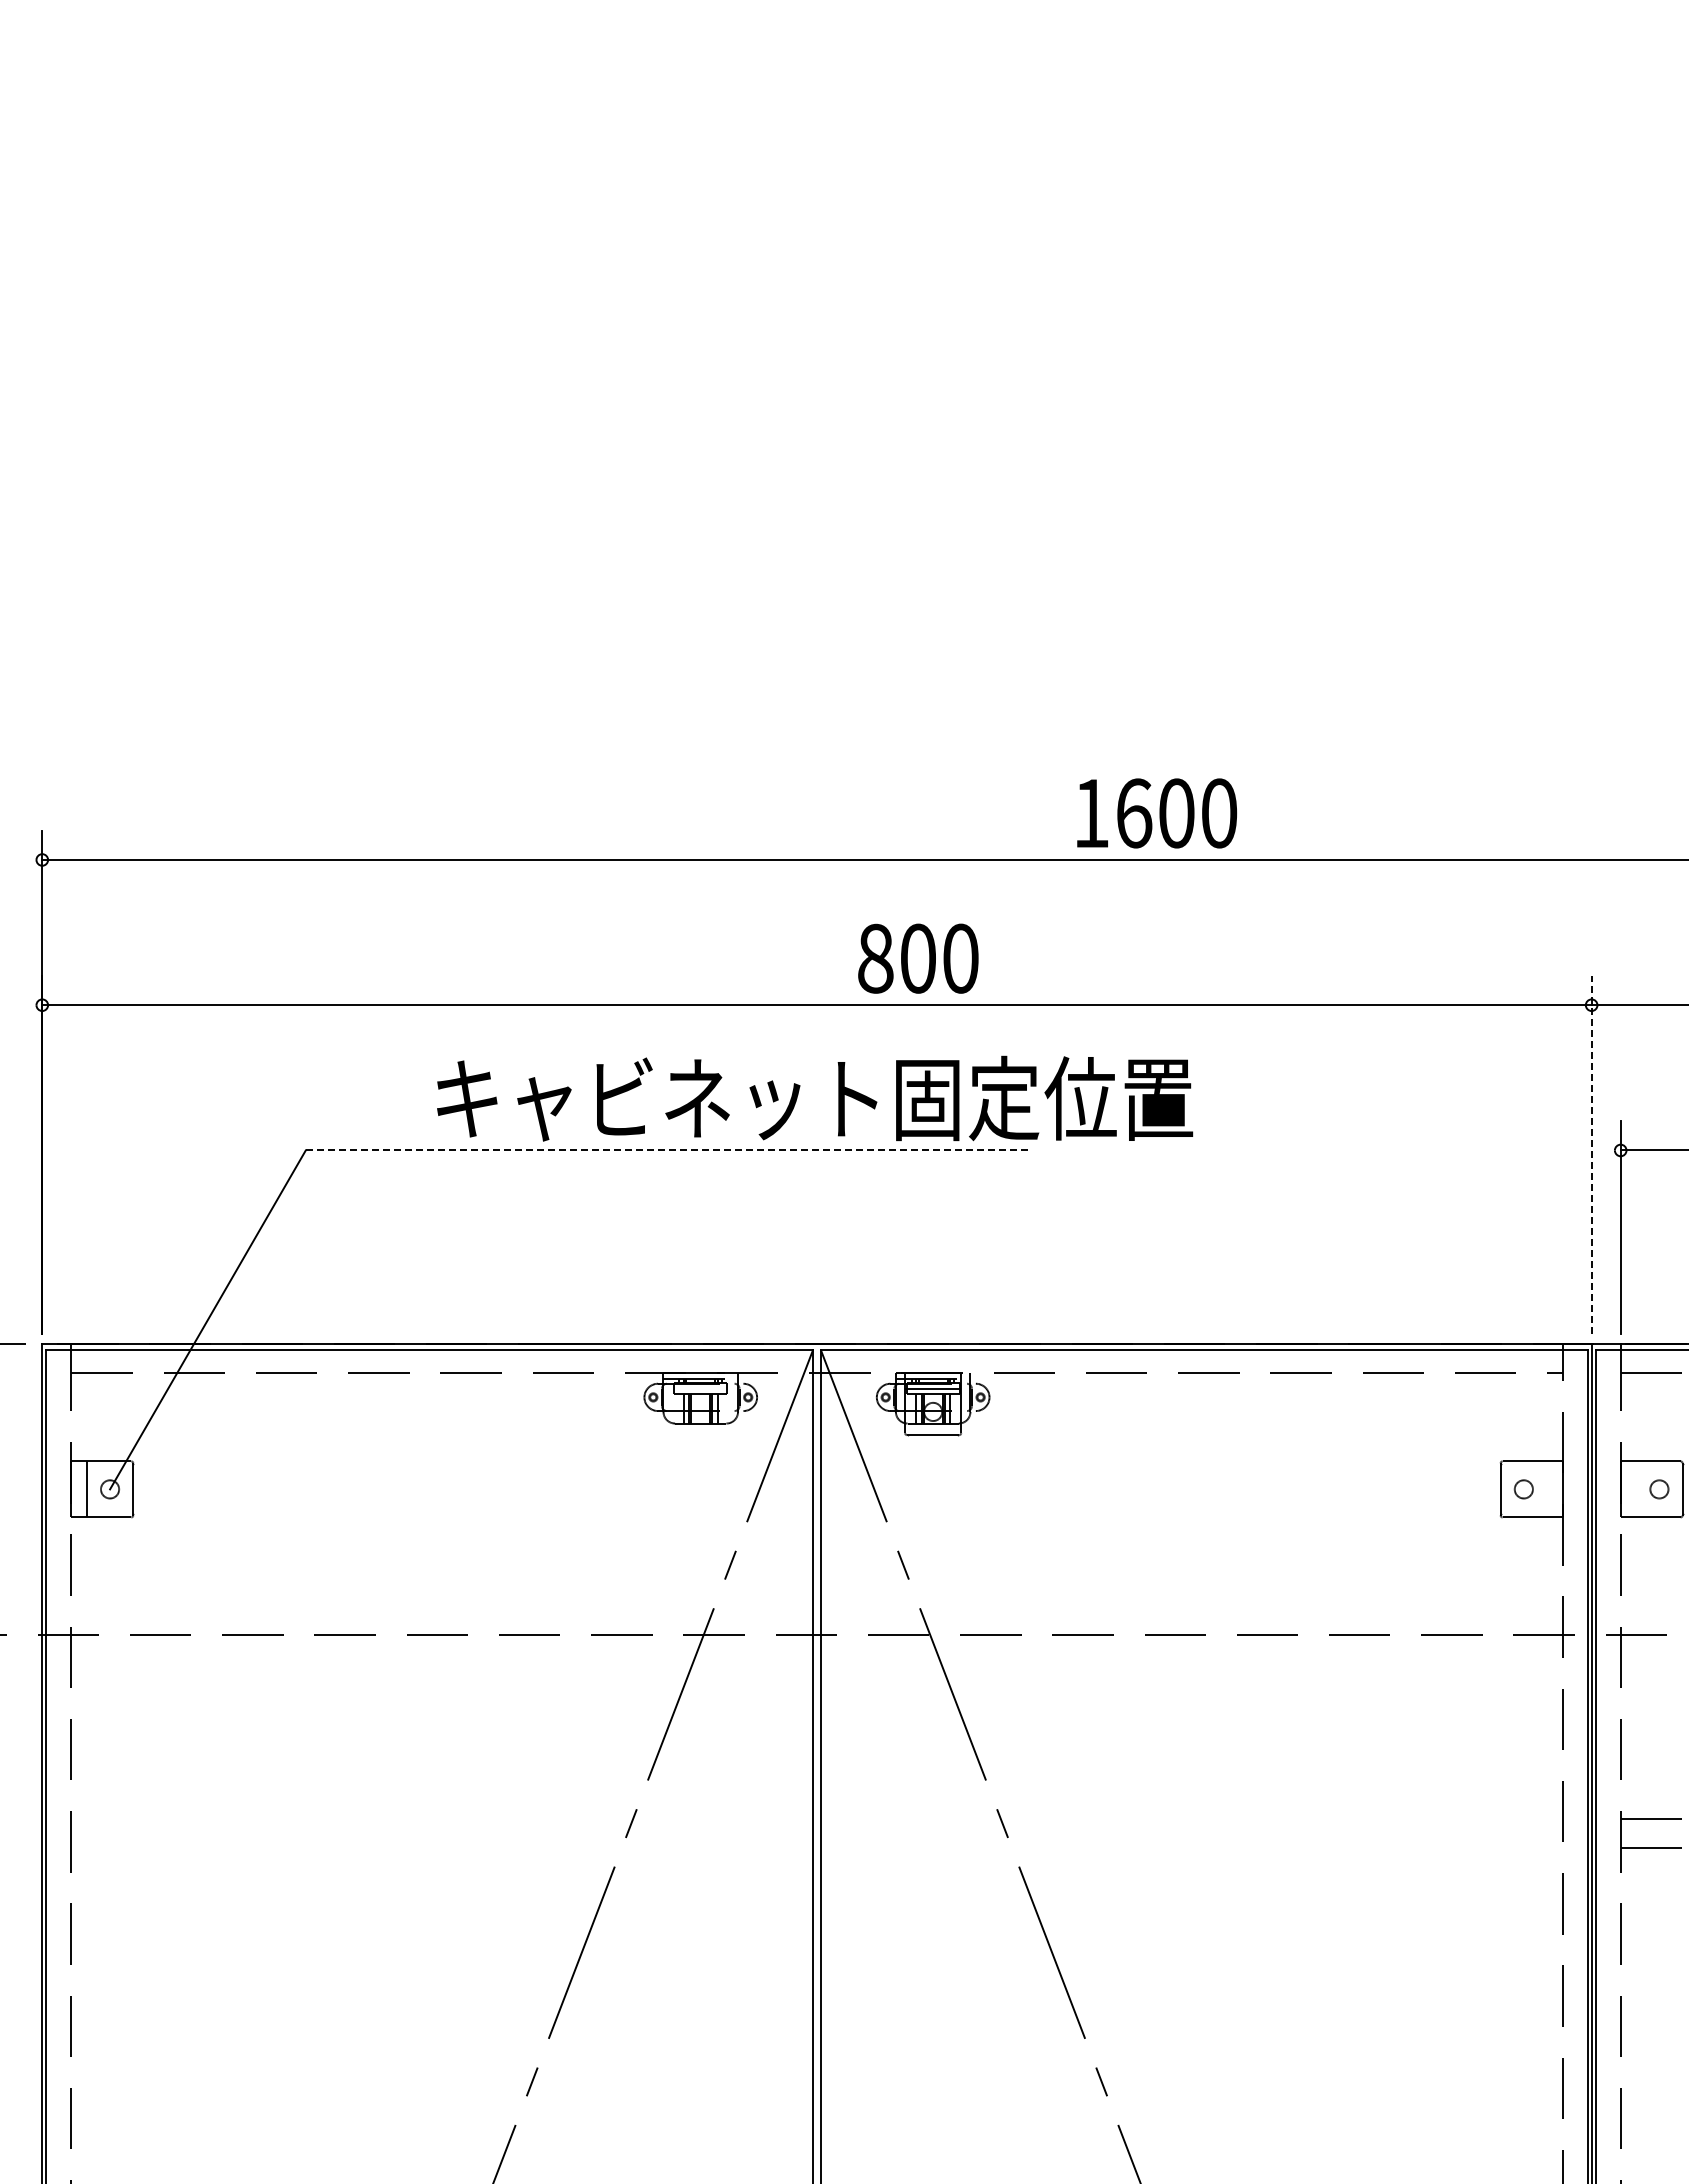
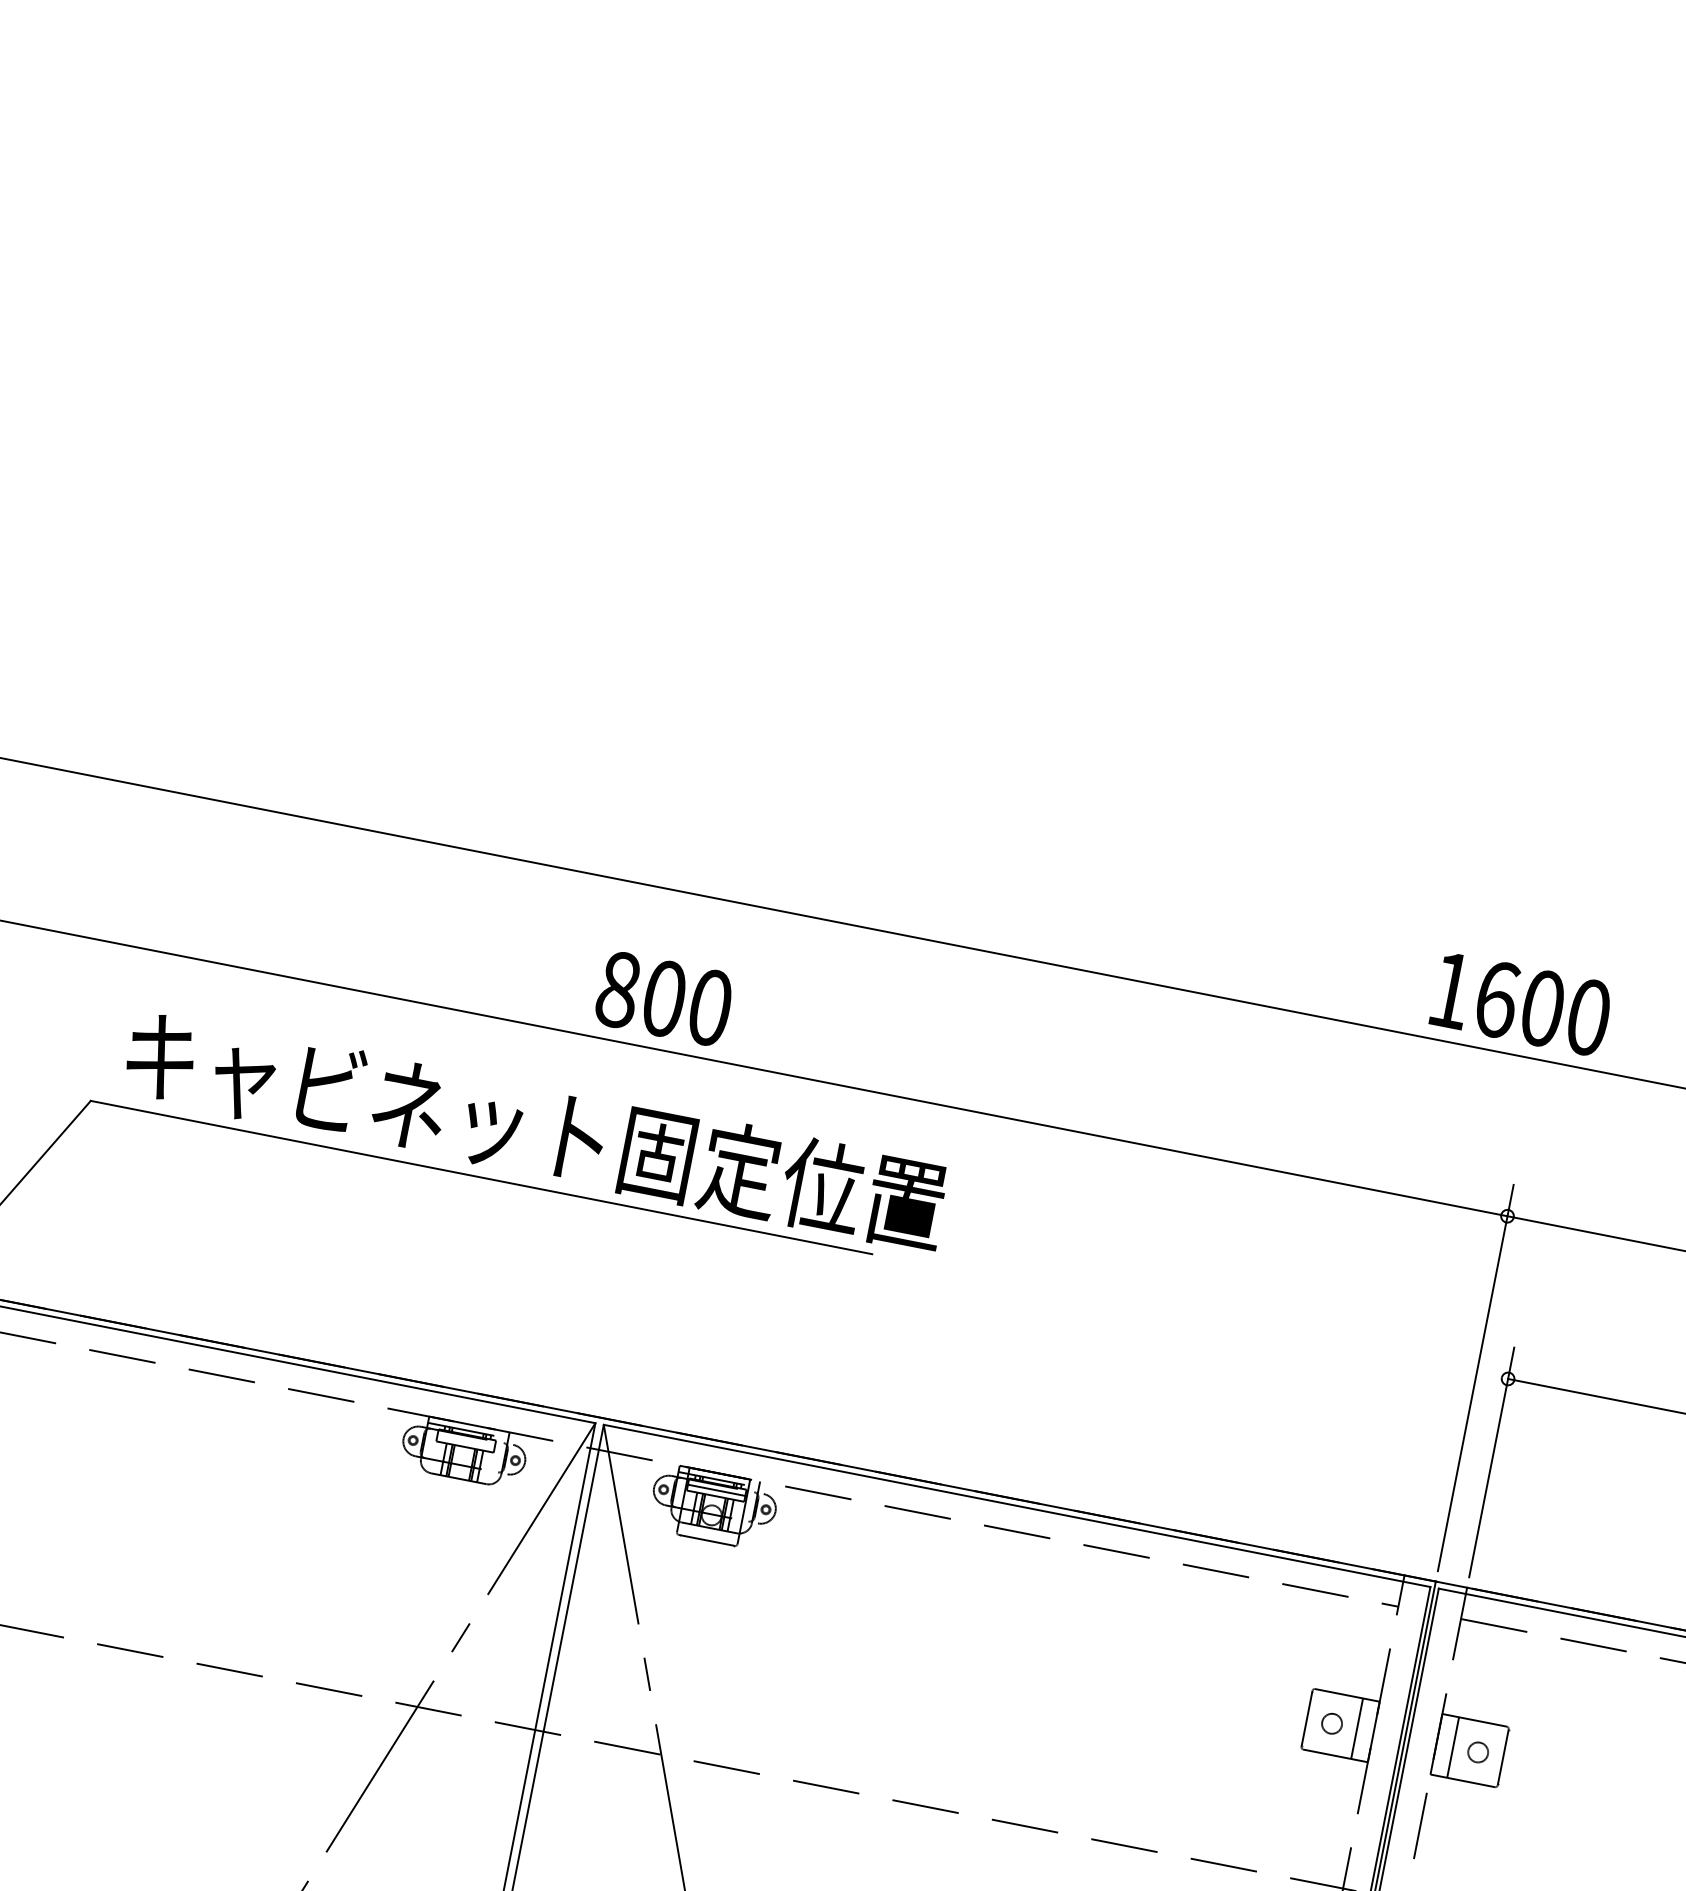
text: (1157, 813) -> (1522, 1004), moved
text: (918, 958) -> (664, 998), moved
text: (815, 1098) -> (536, 1130), moved
line: (668, 1150) -> (481, 1177), dashed -> solid
line: (1591, 1154) -> (1475, 1377), dashed -> solid
line: (1547, 1489) -> (1357, 1728), added
line: (1636, 1489) -> (1453, 1747), added

